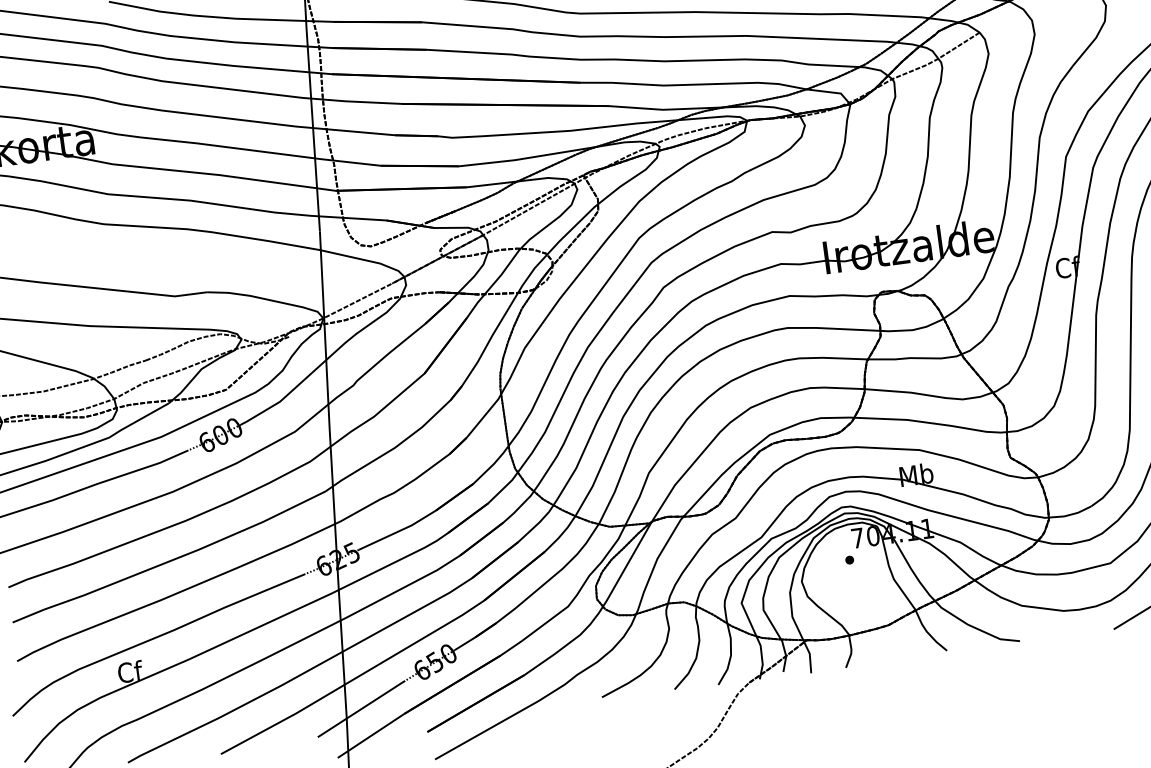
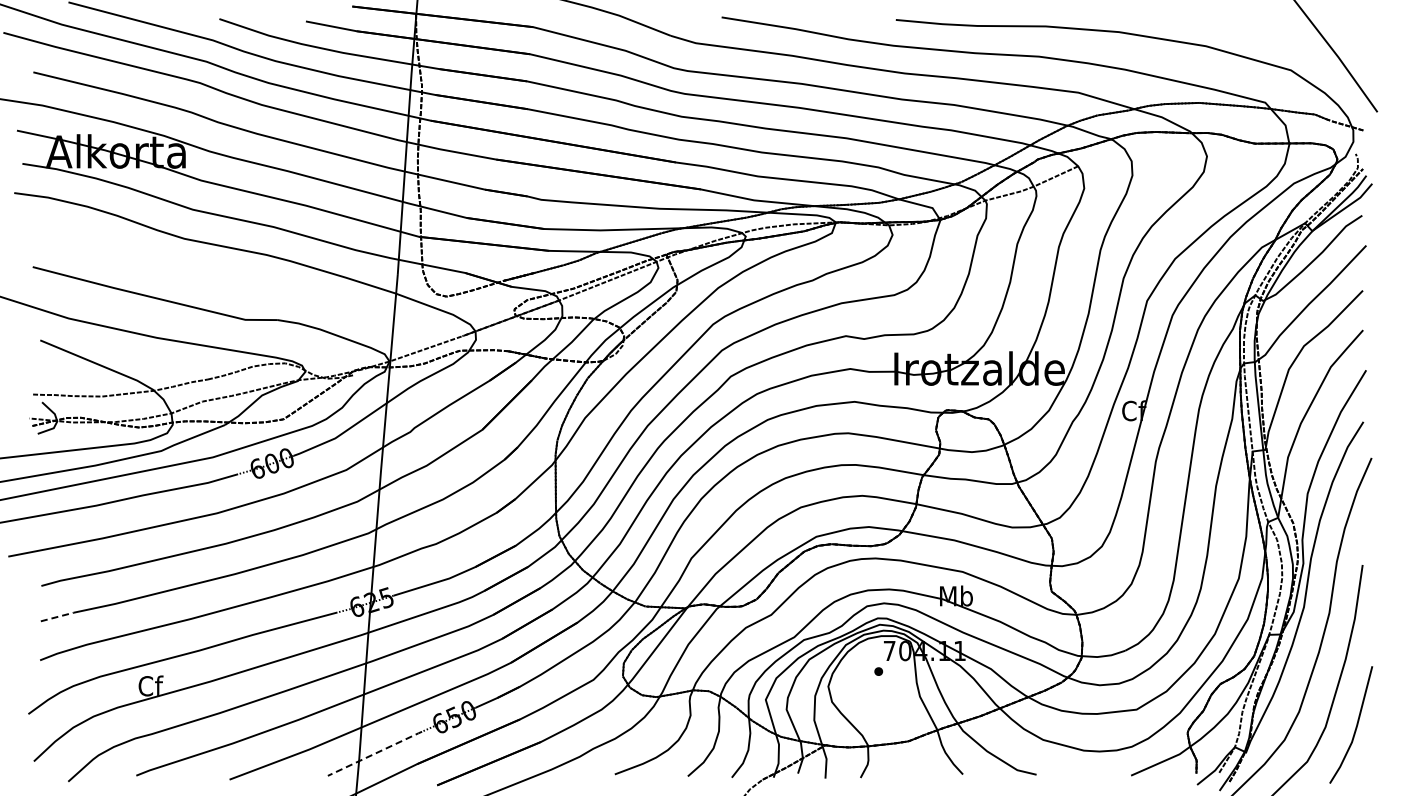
line: (28, 615) -> (57, 616), solid -> dashed
line: (361, 708) -> (375, 753), solid -> dashed

